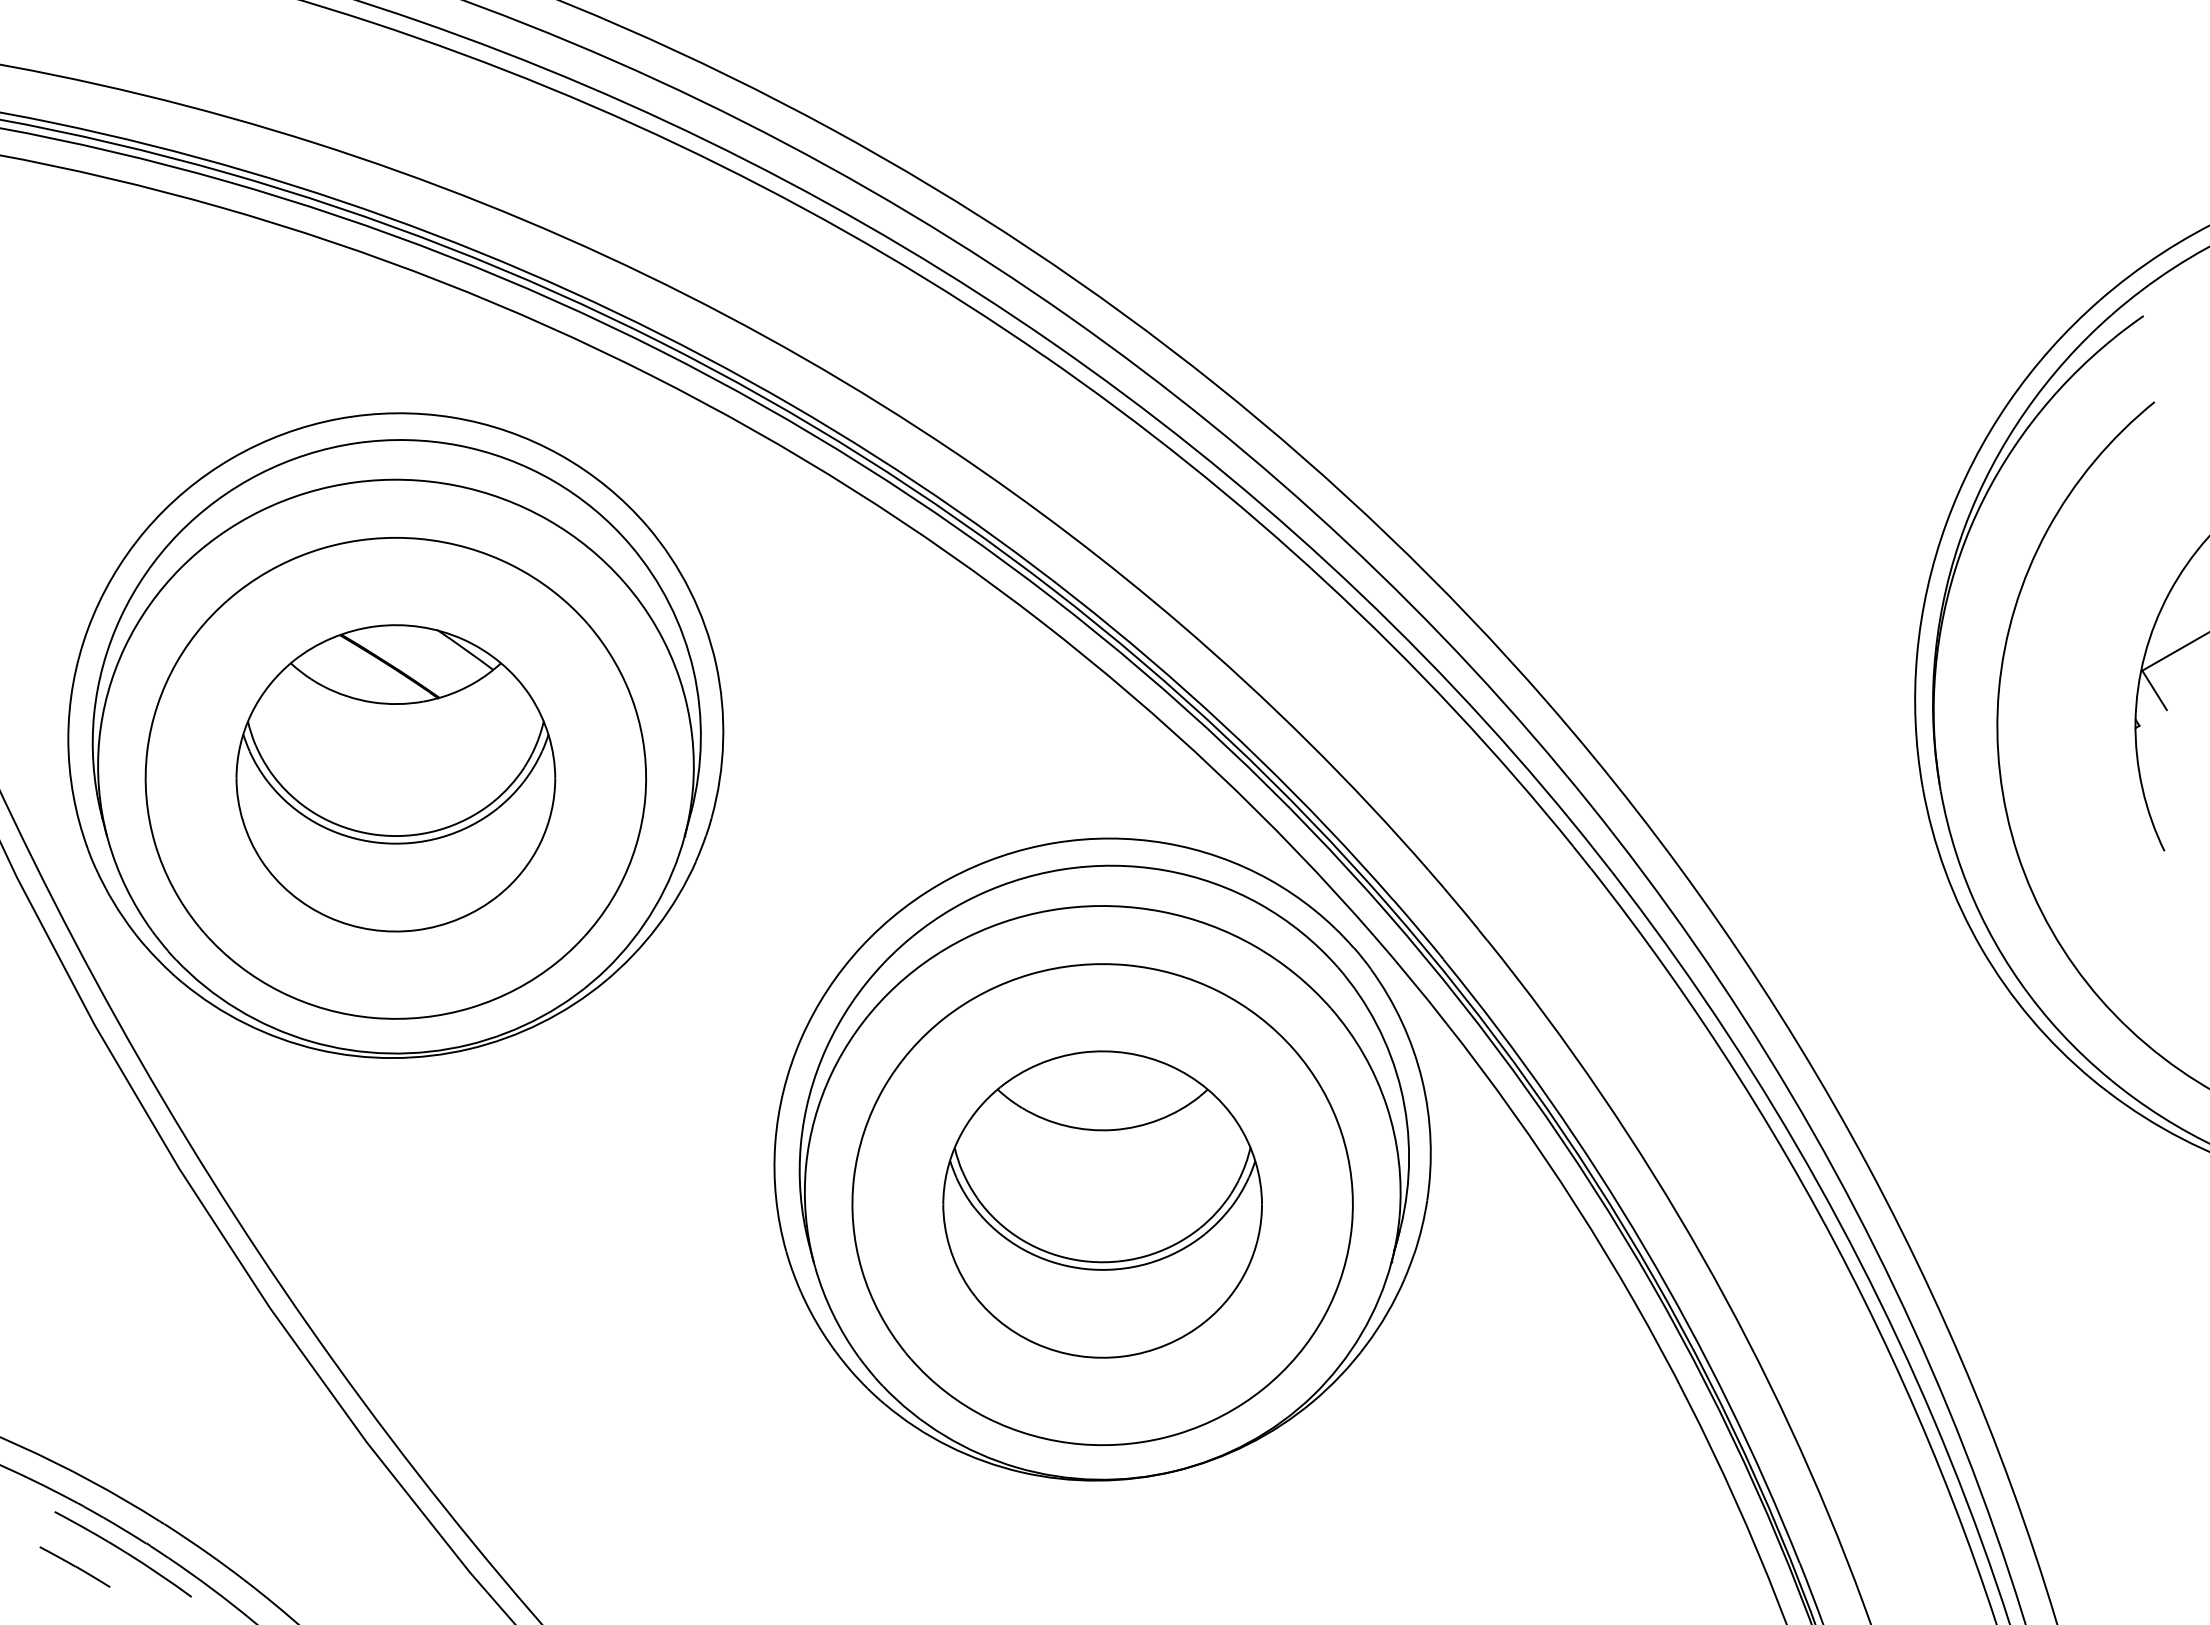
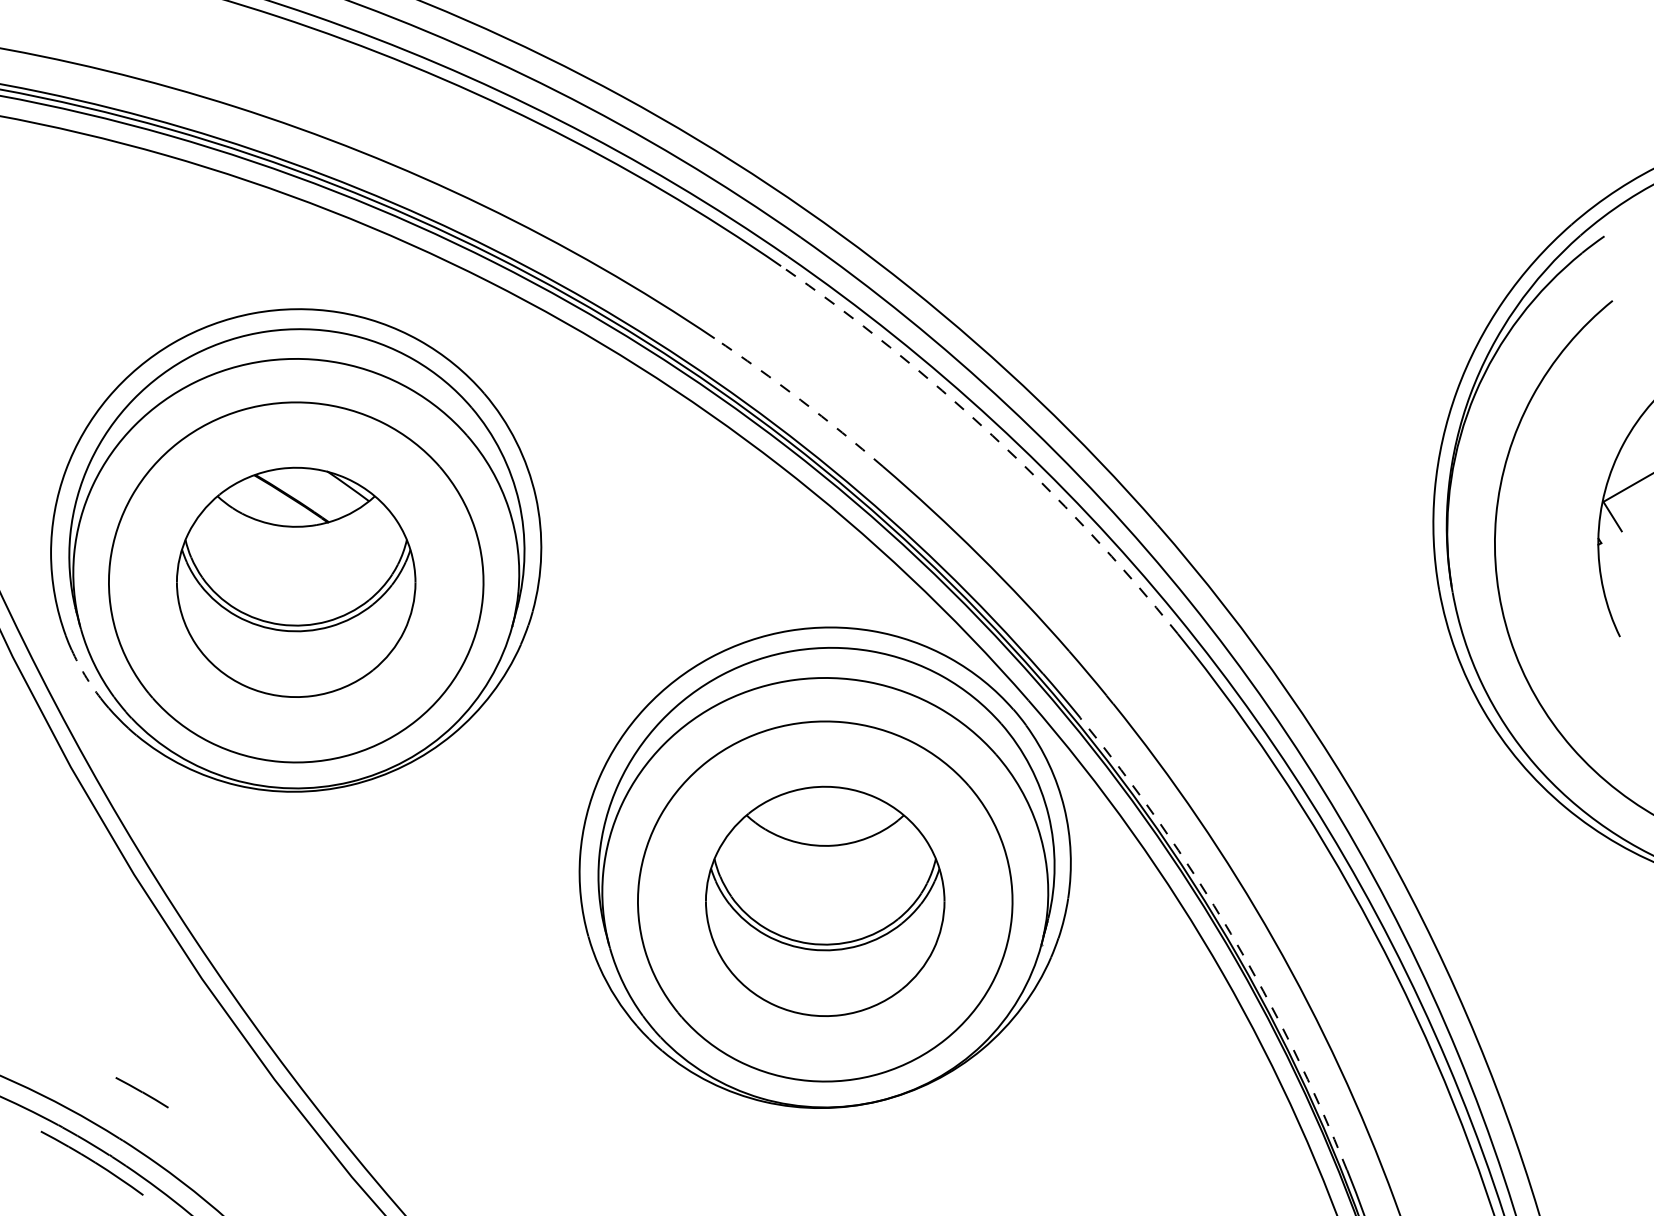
arc: (1069, 534) -> (800, 399), solid -> dashed
arc: (1326, 582) -> (992, 435), solid -> dashed
arc: (113, 902) -> (84, 675), solid -> dashed
arc: (1644, 1247) -> (1230, 933), solid -> dashed
line: (74, 1566) -> (141, 1092), moved

